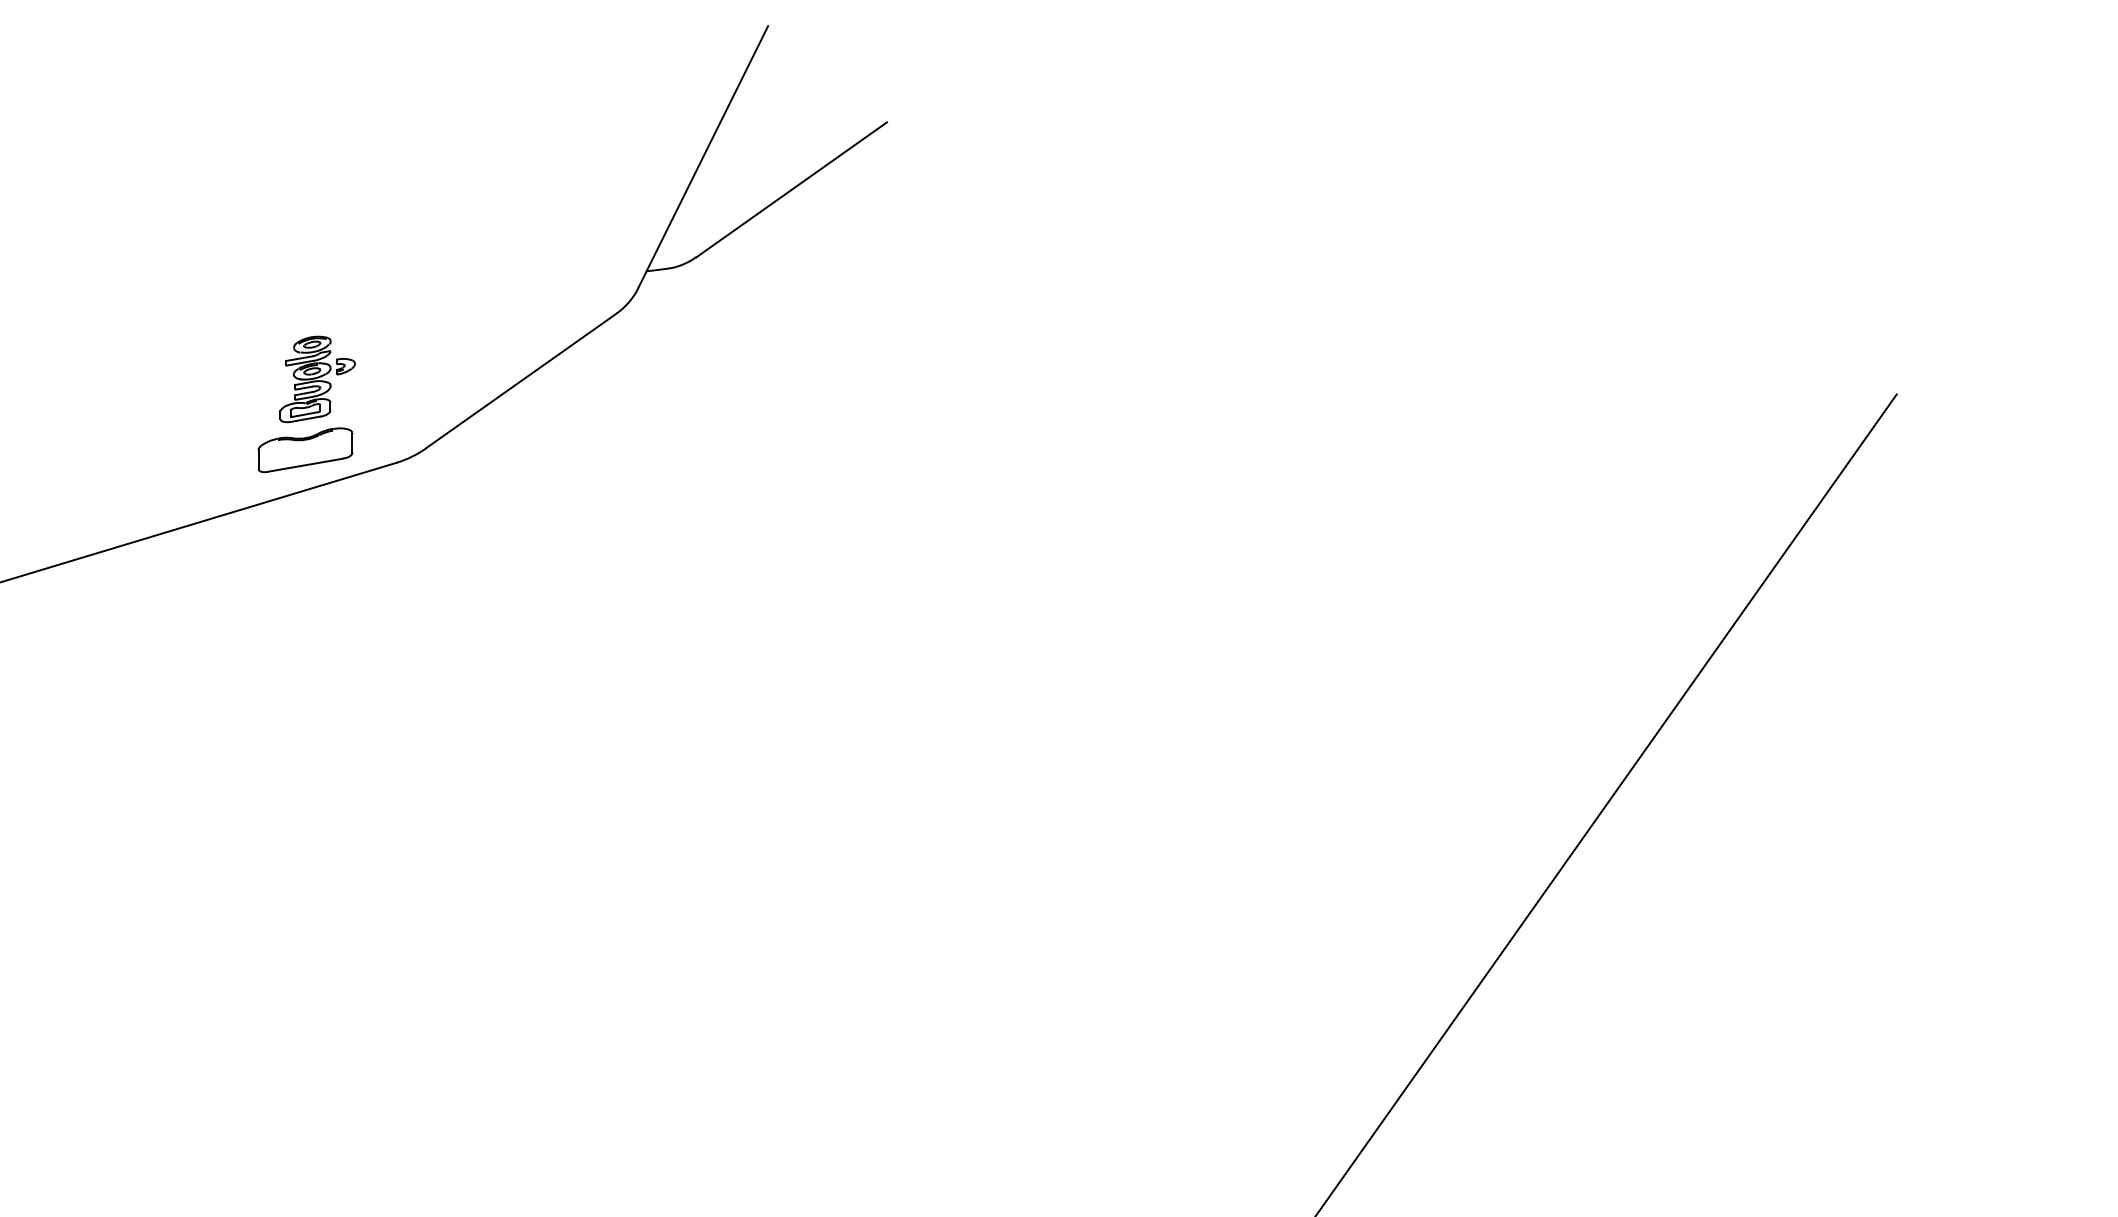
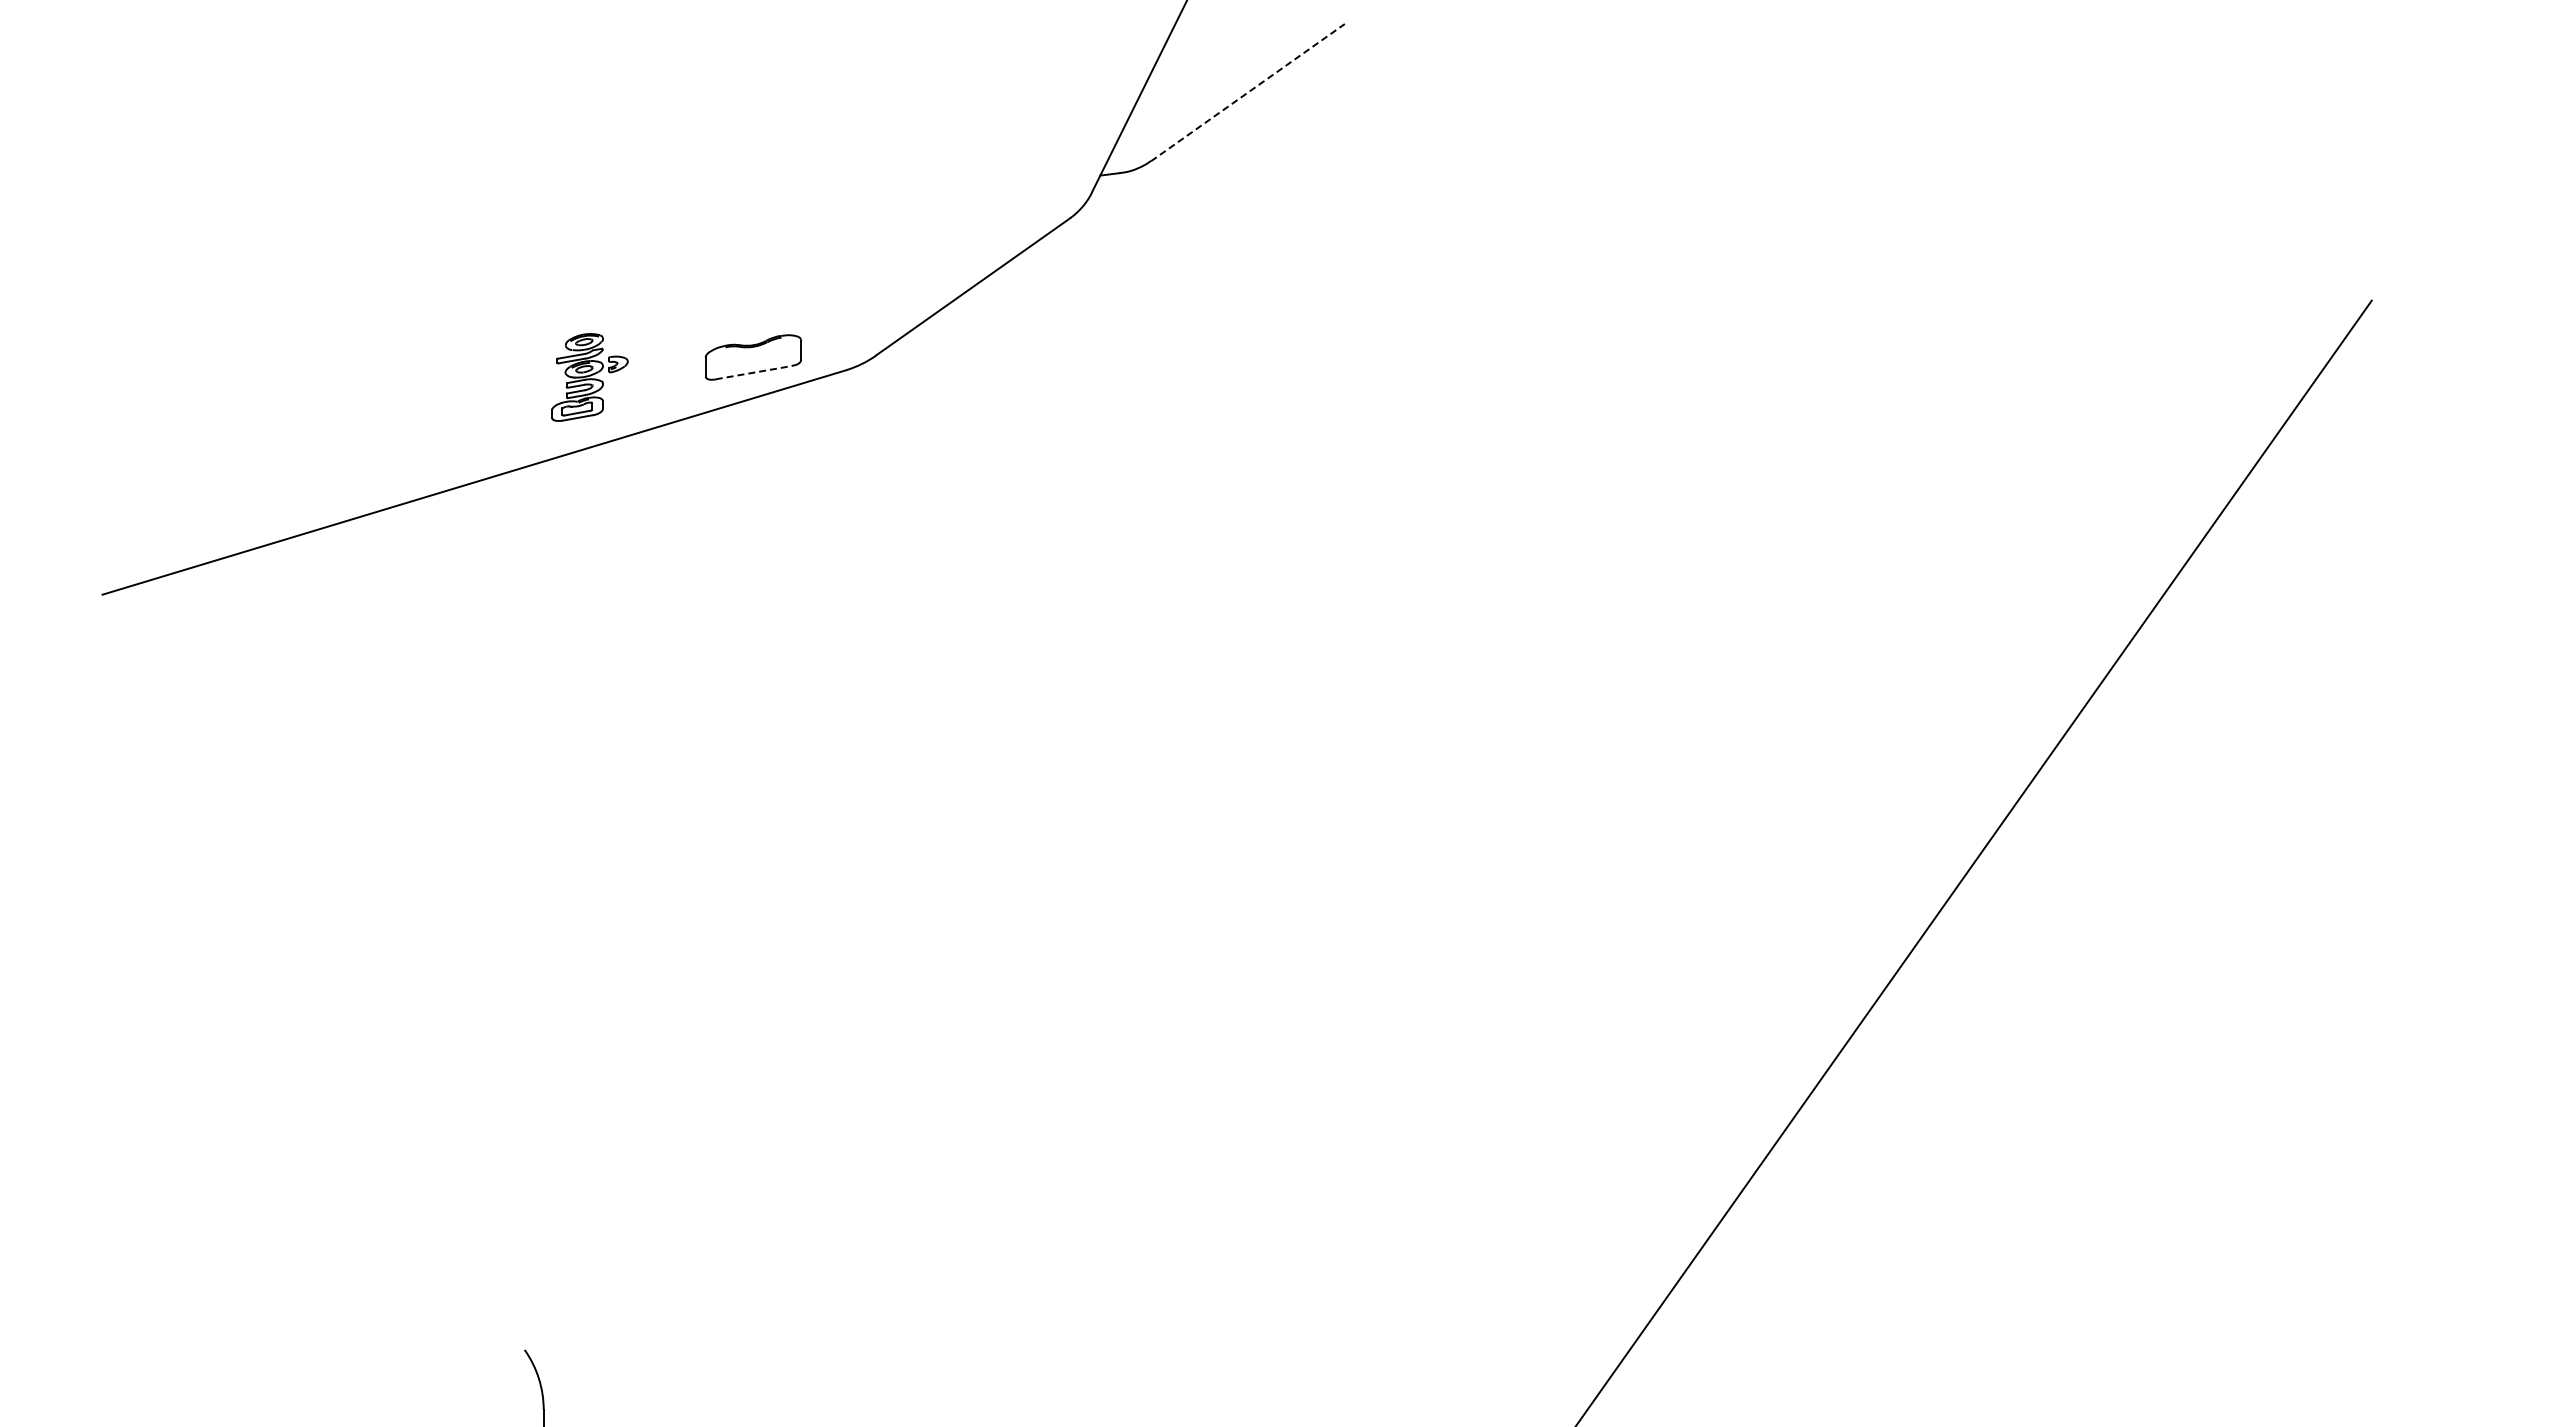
line: (791, 189) -> (1247, 92), solid -> dashed
part: (317, 379) -> (589, 377), moved
line: (305, 464) -> (753, 372), solid -> dashed

